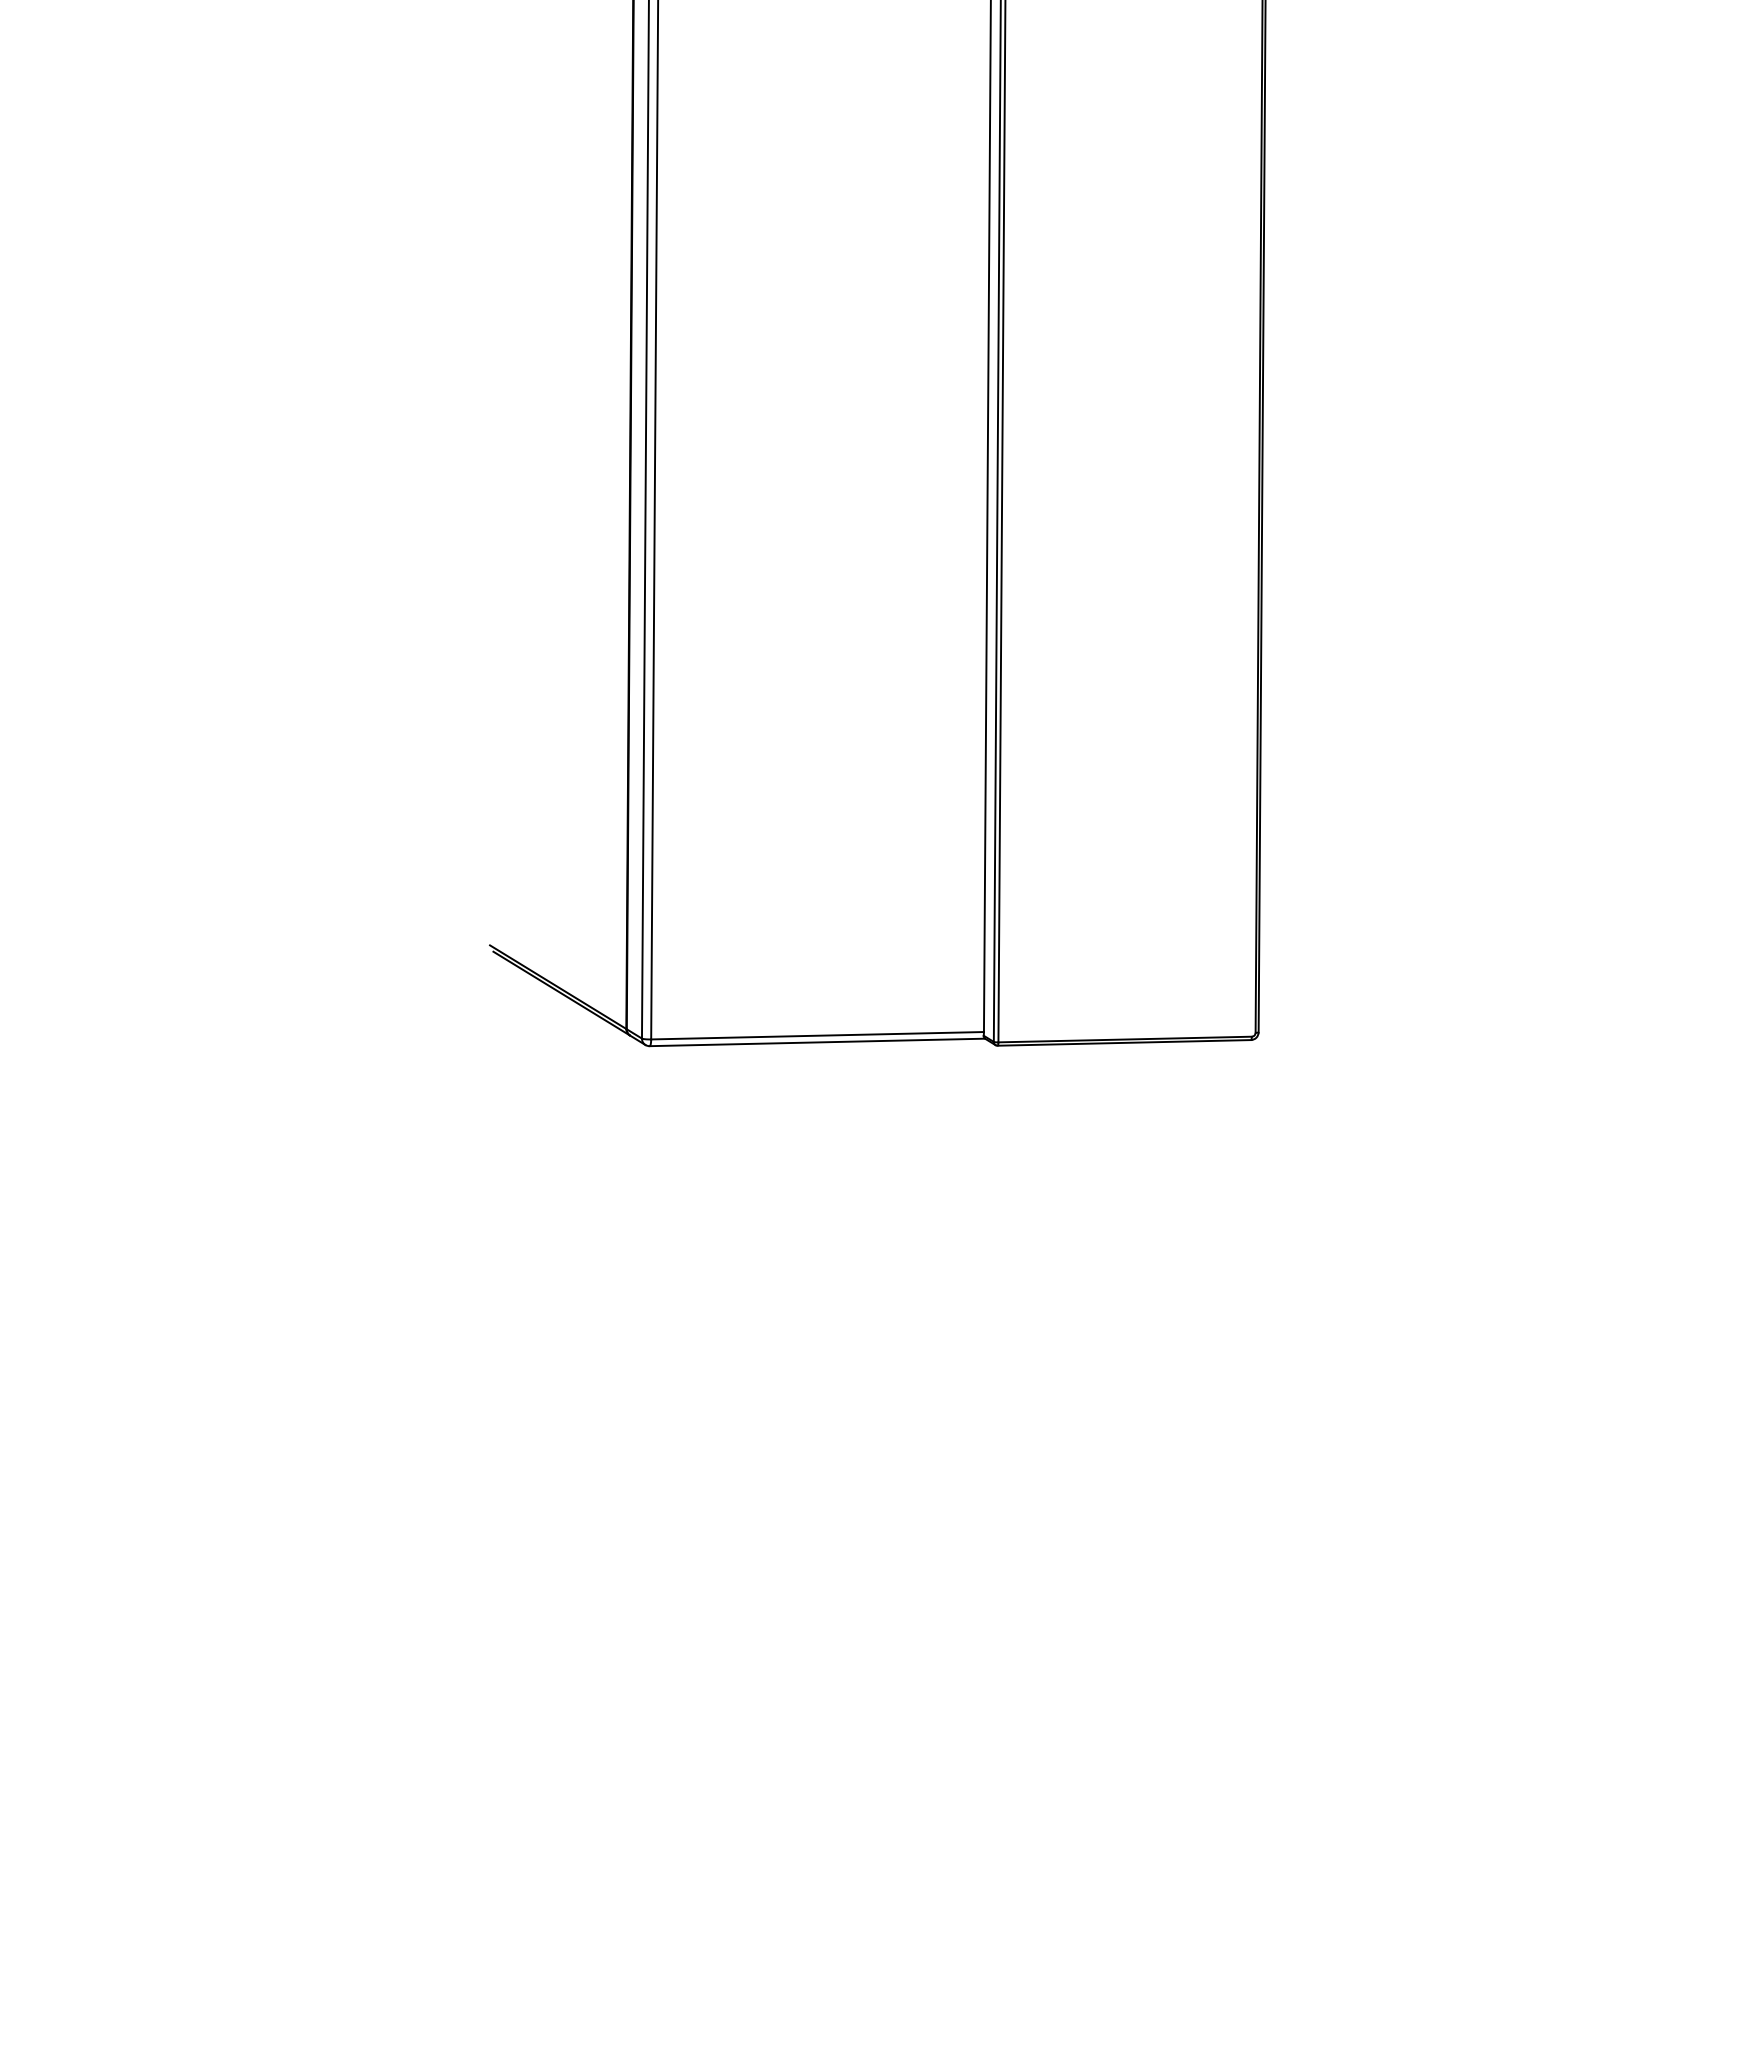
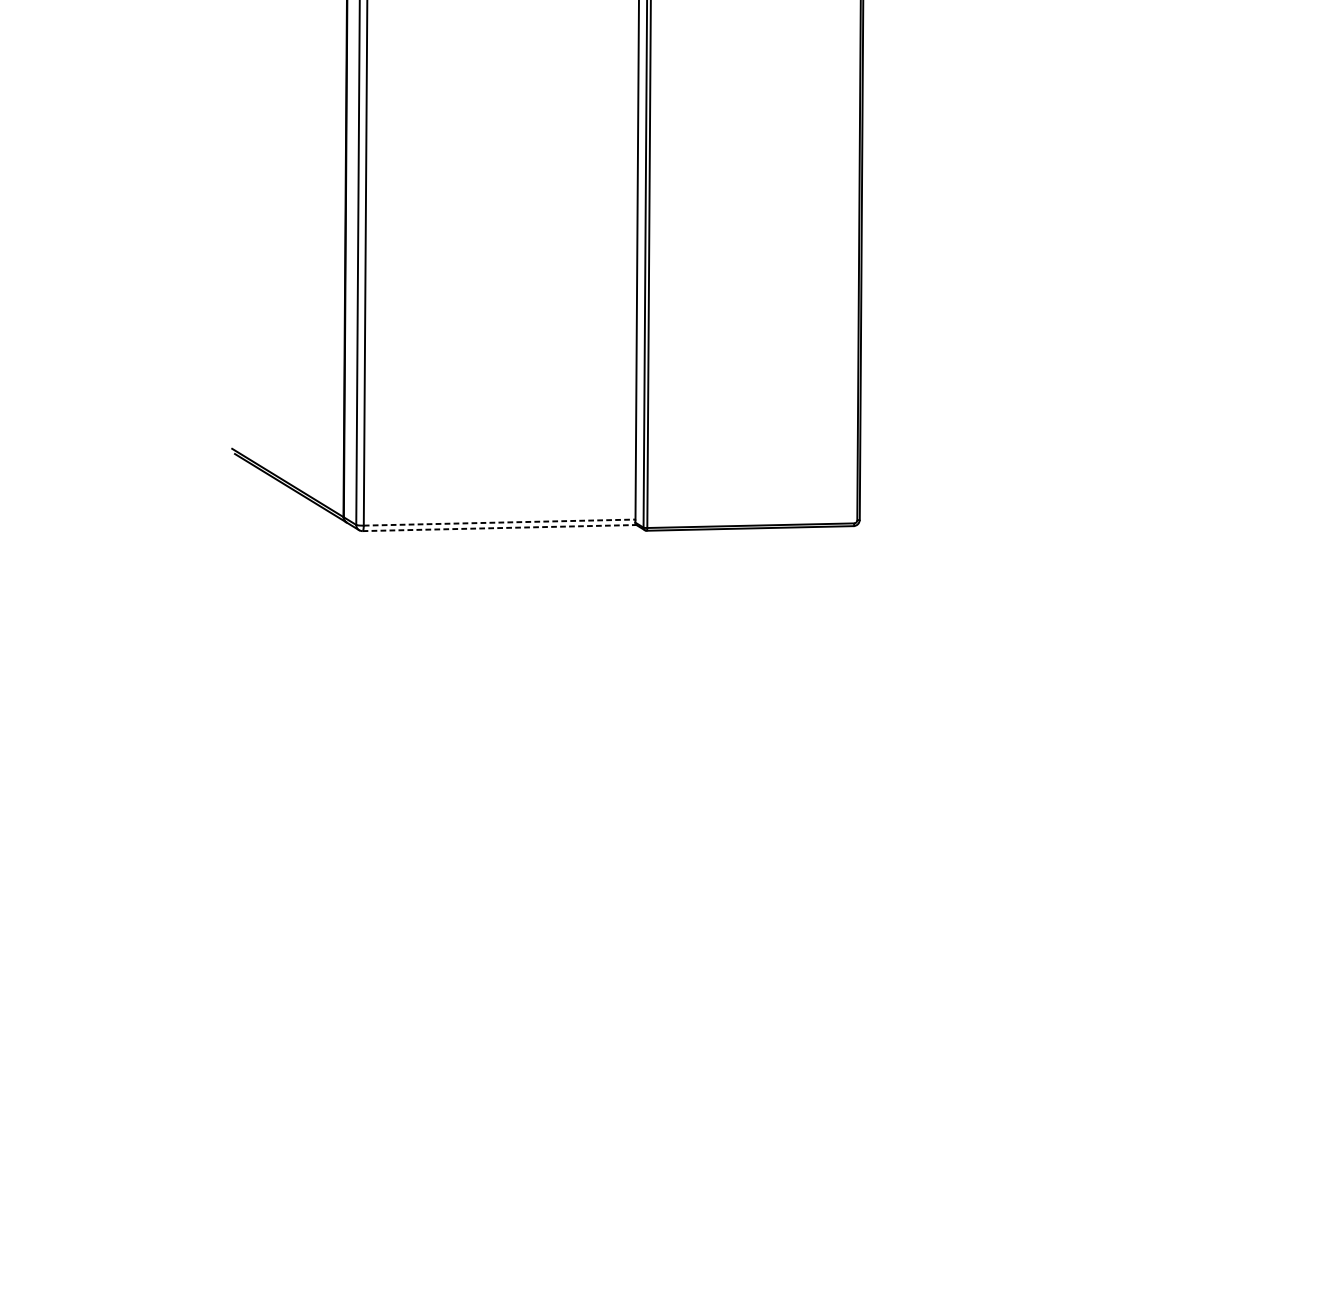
line: (818, 1035) -> (500, 522), solid -> dashed
line: (817, 1042) -> (499, 528), solid -> dashed

